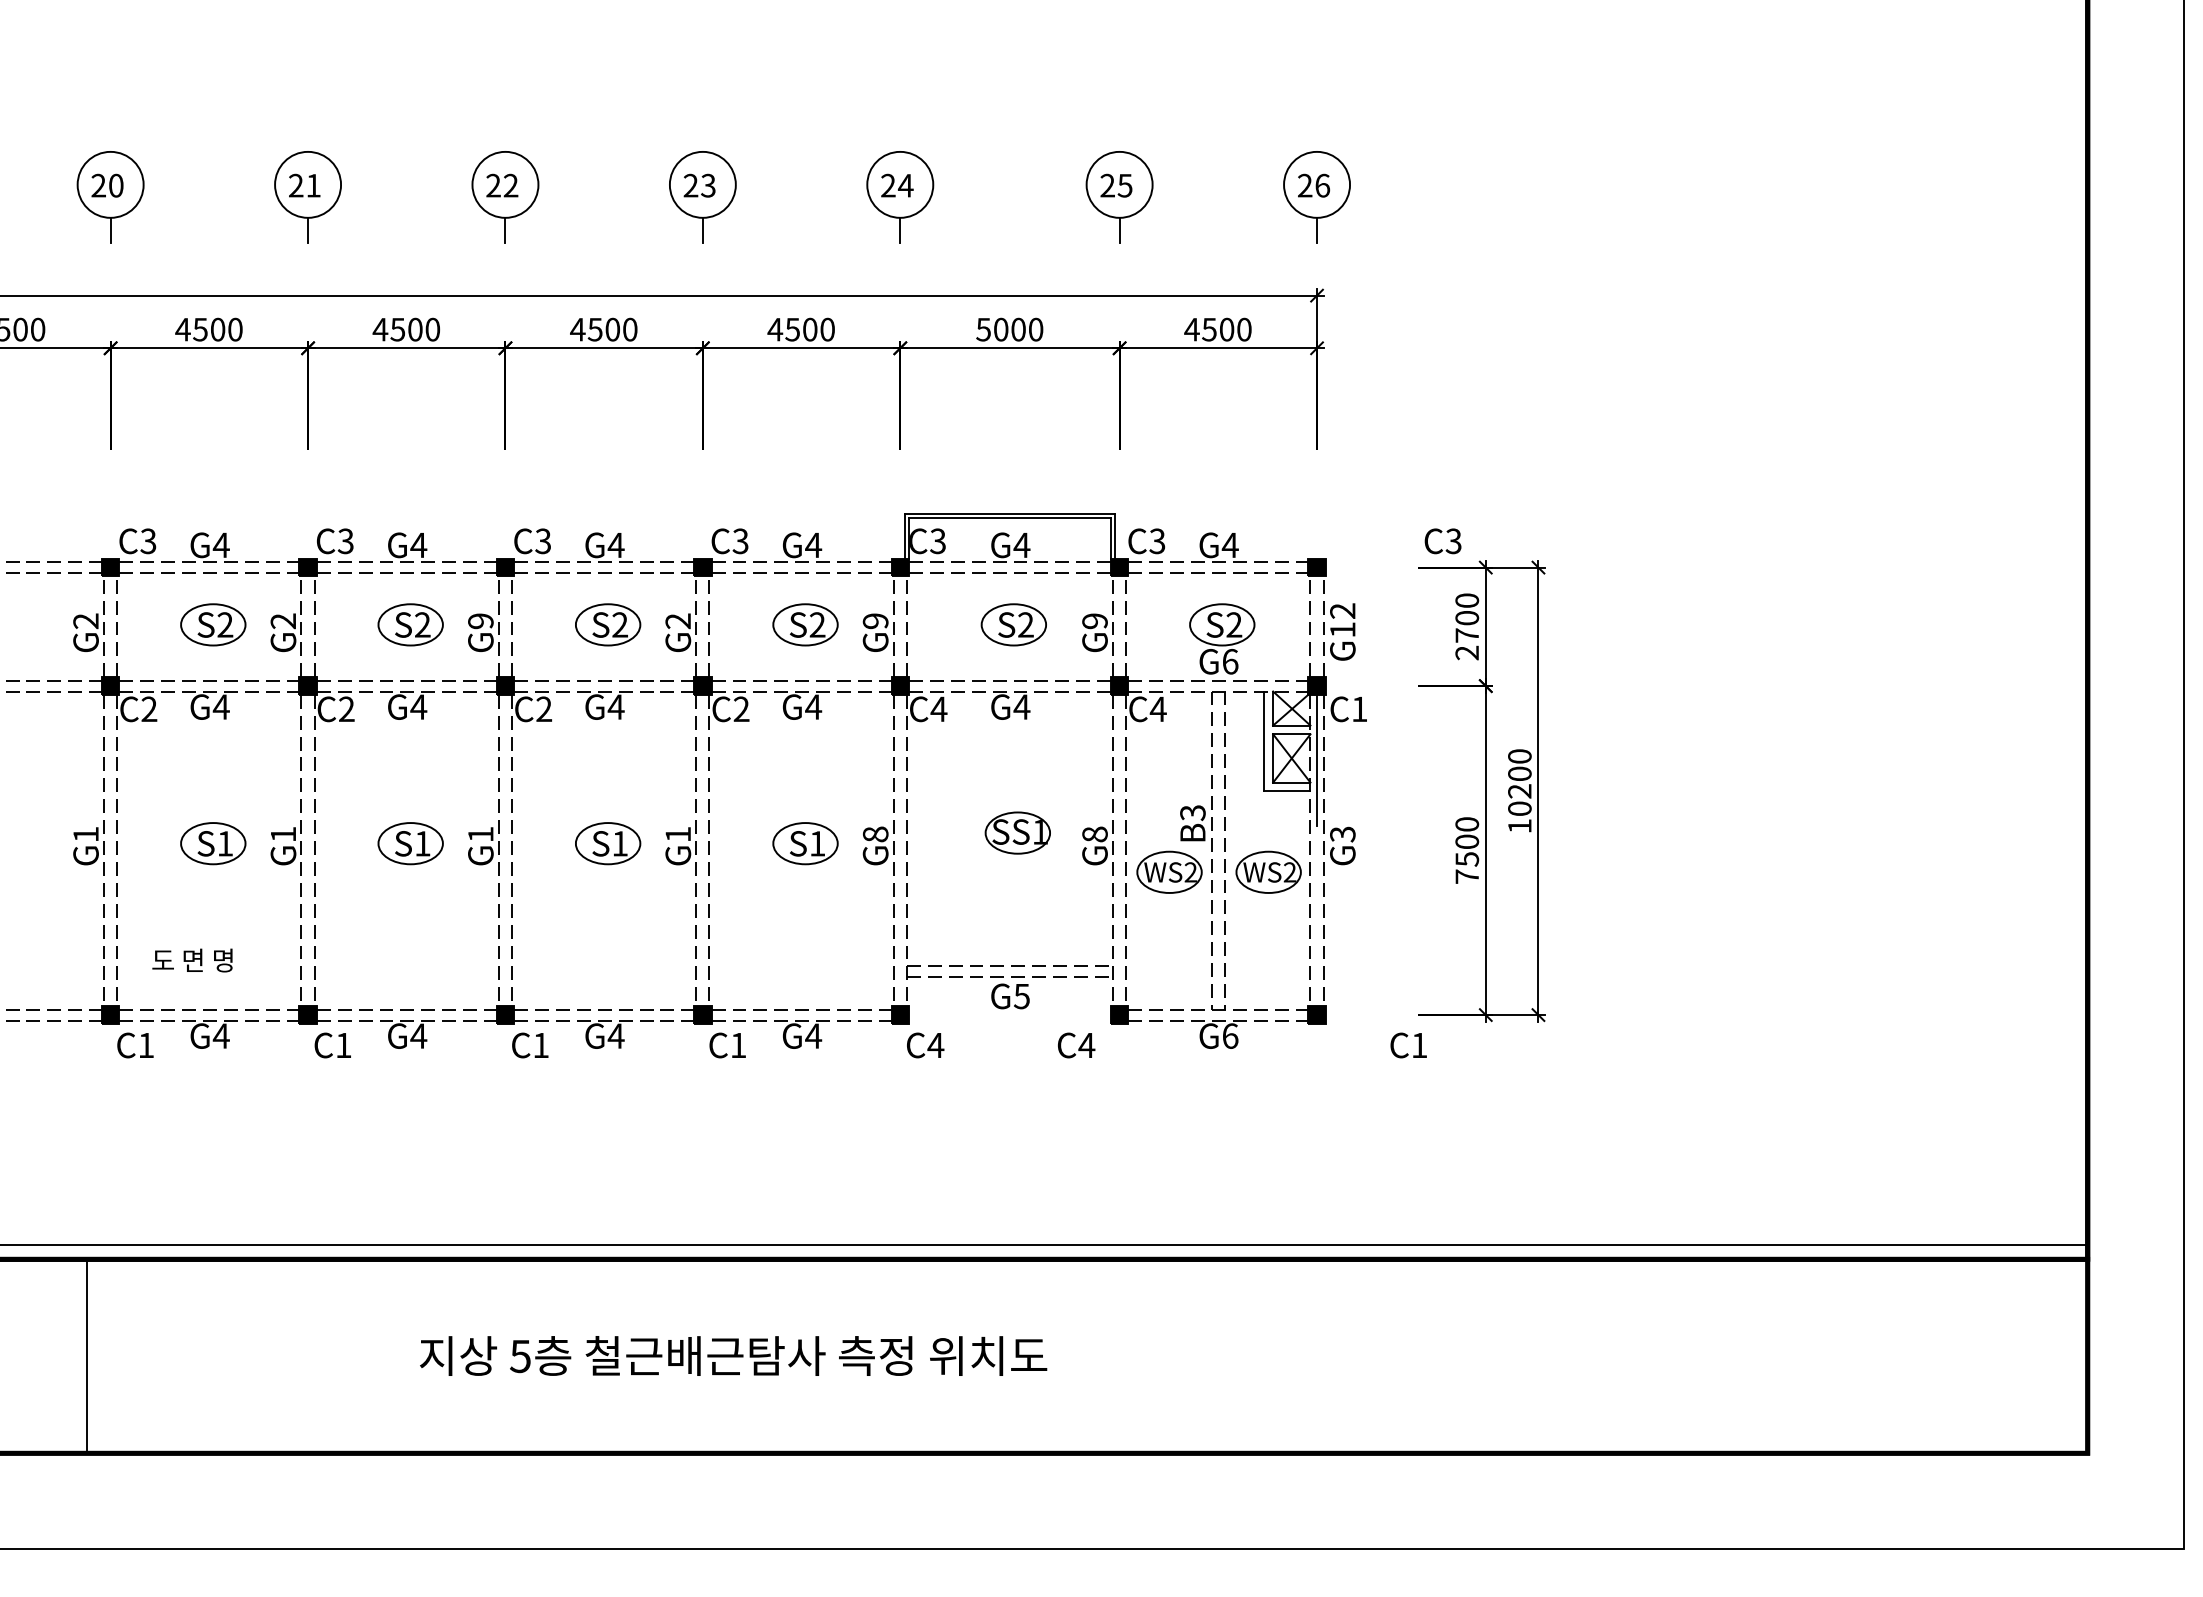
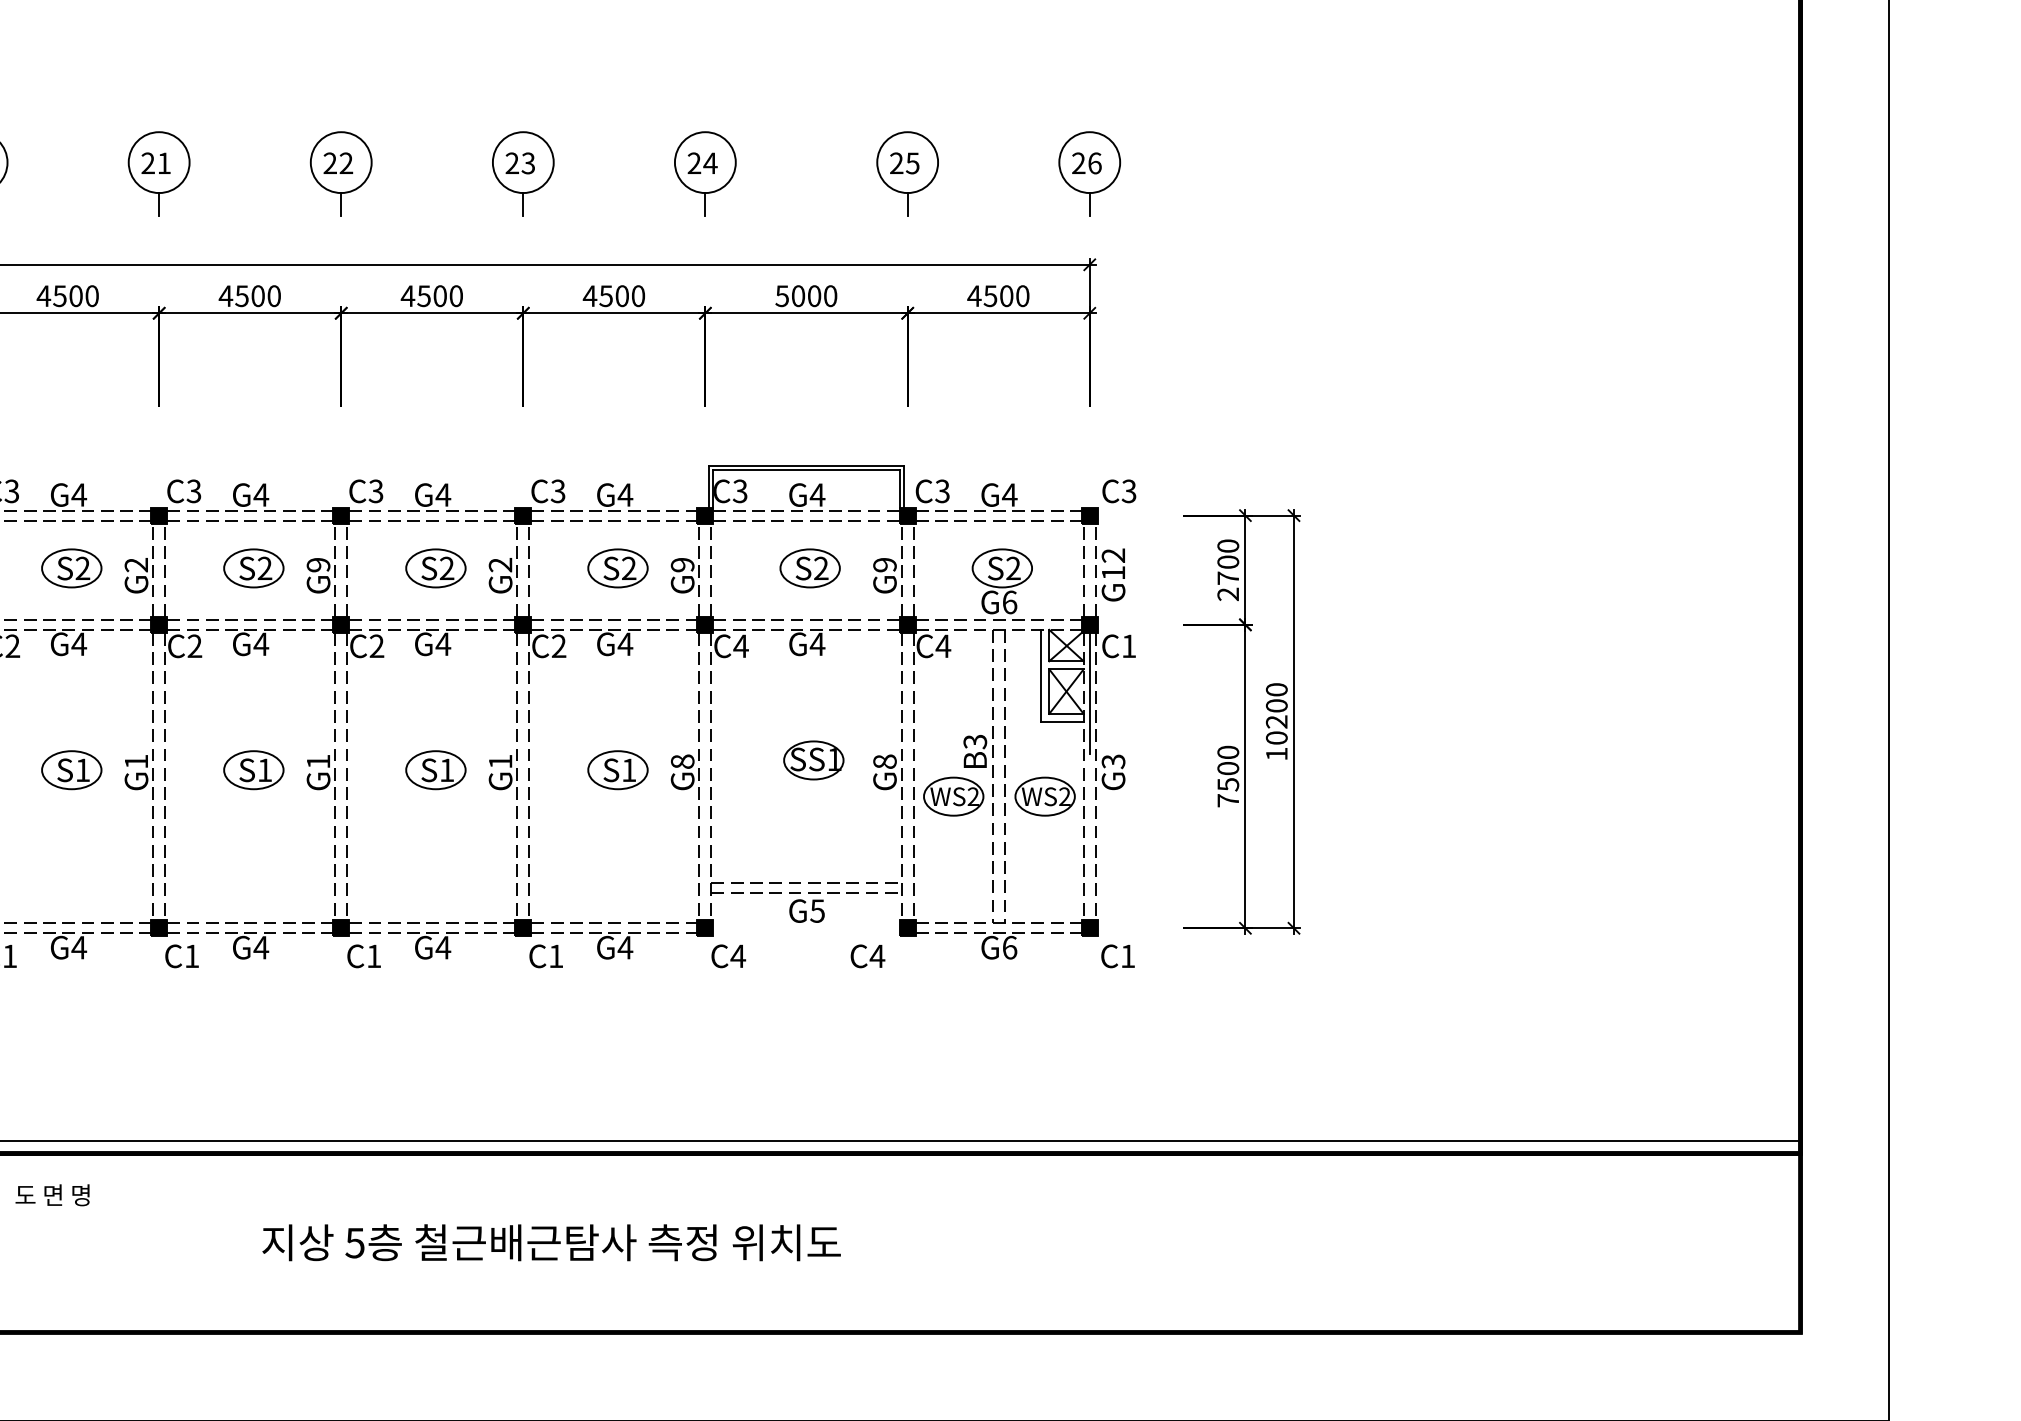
text: (1442, 541) -> (1118, 491), moved
text: (192, 960) -> (52, 1195), moved
text: (1408, 1045) -> (1117, 956), moved

